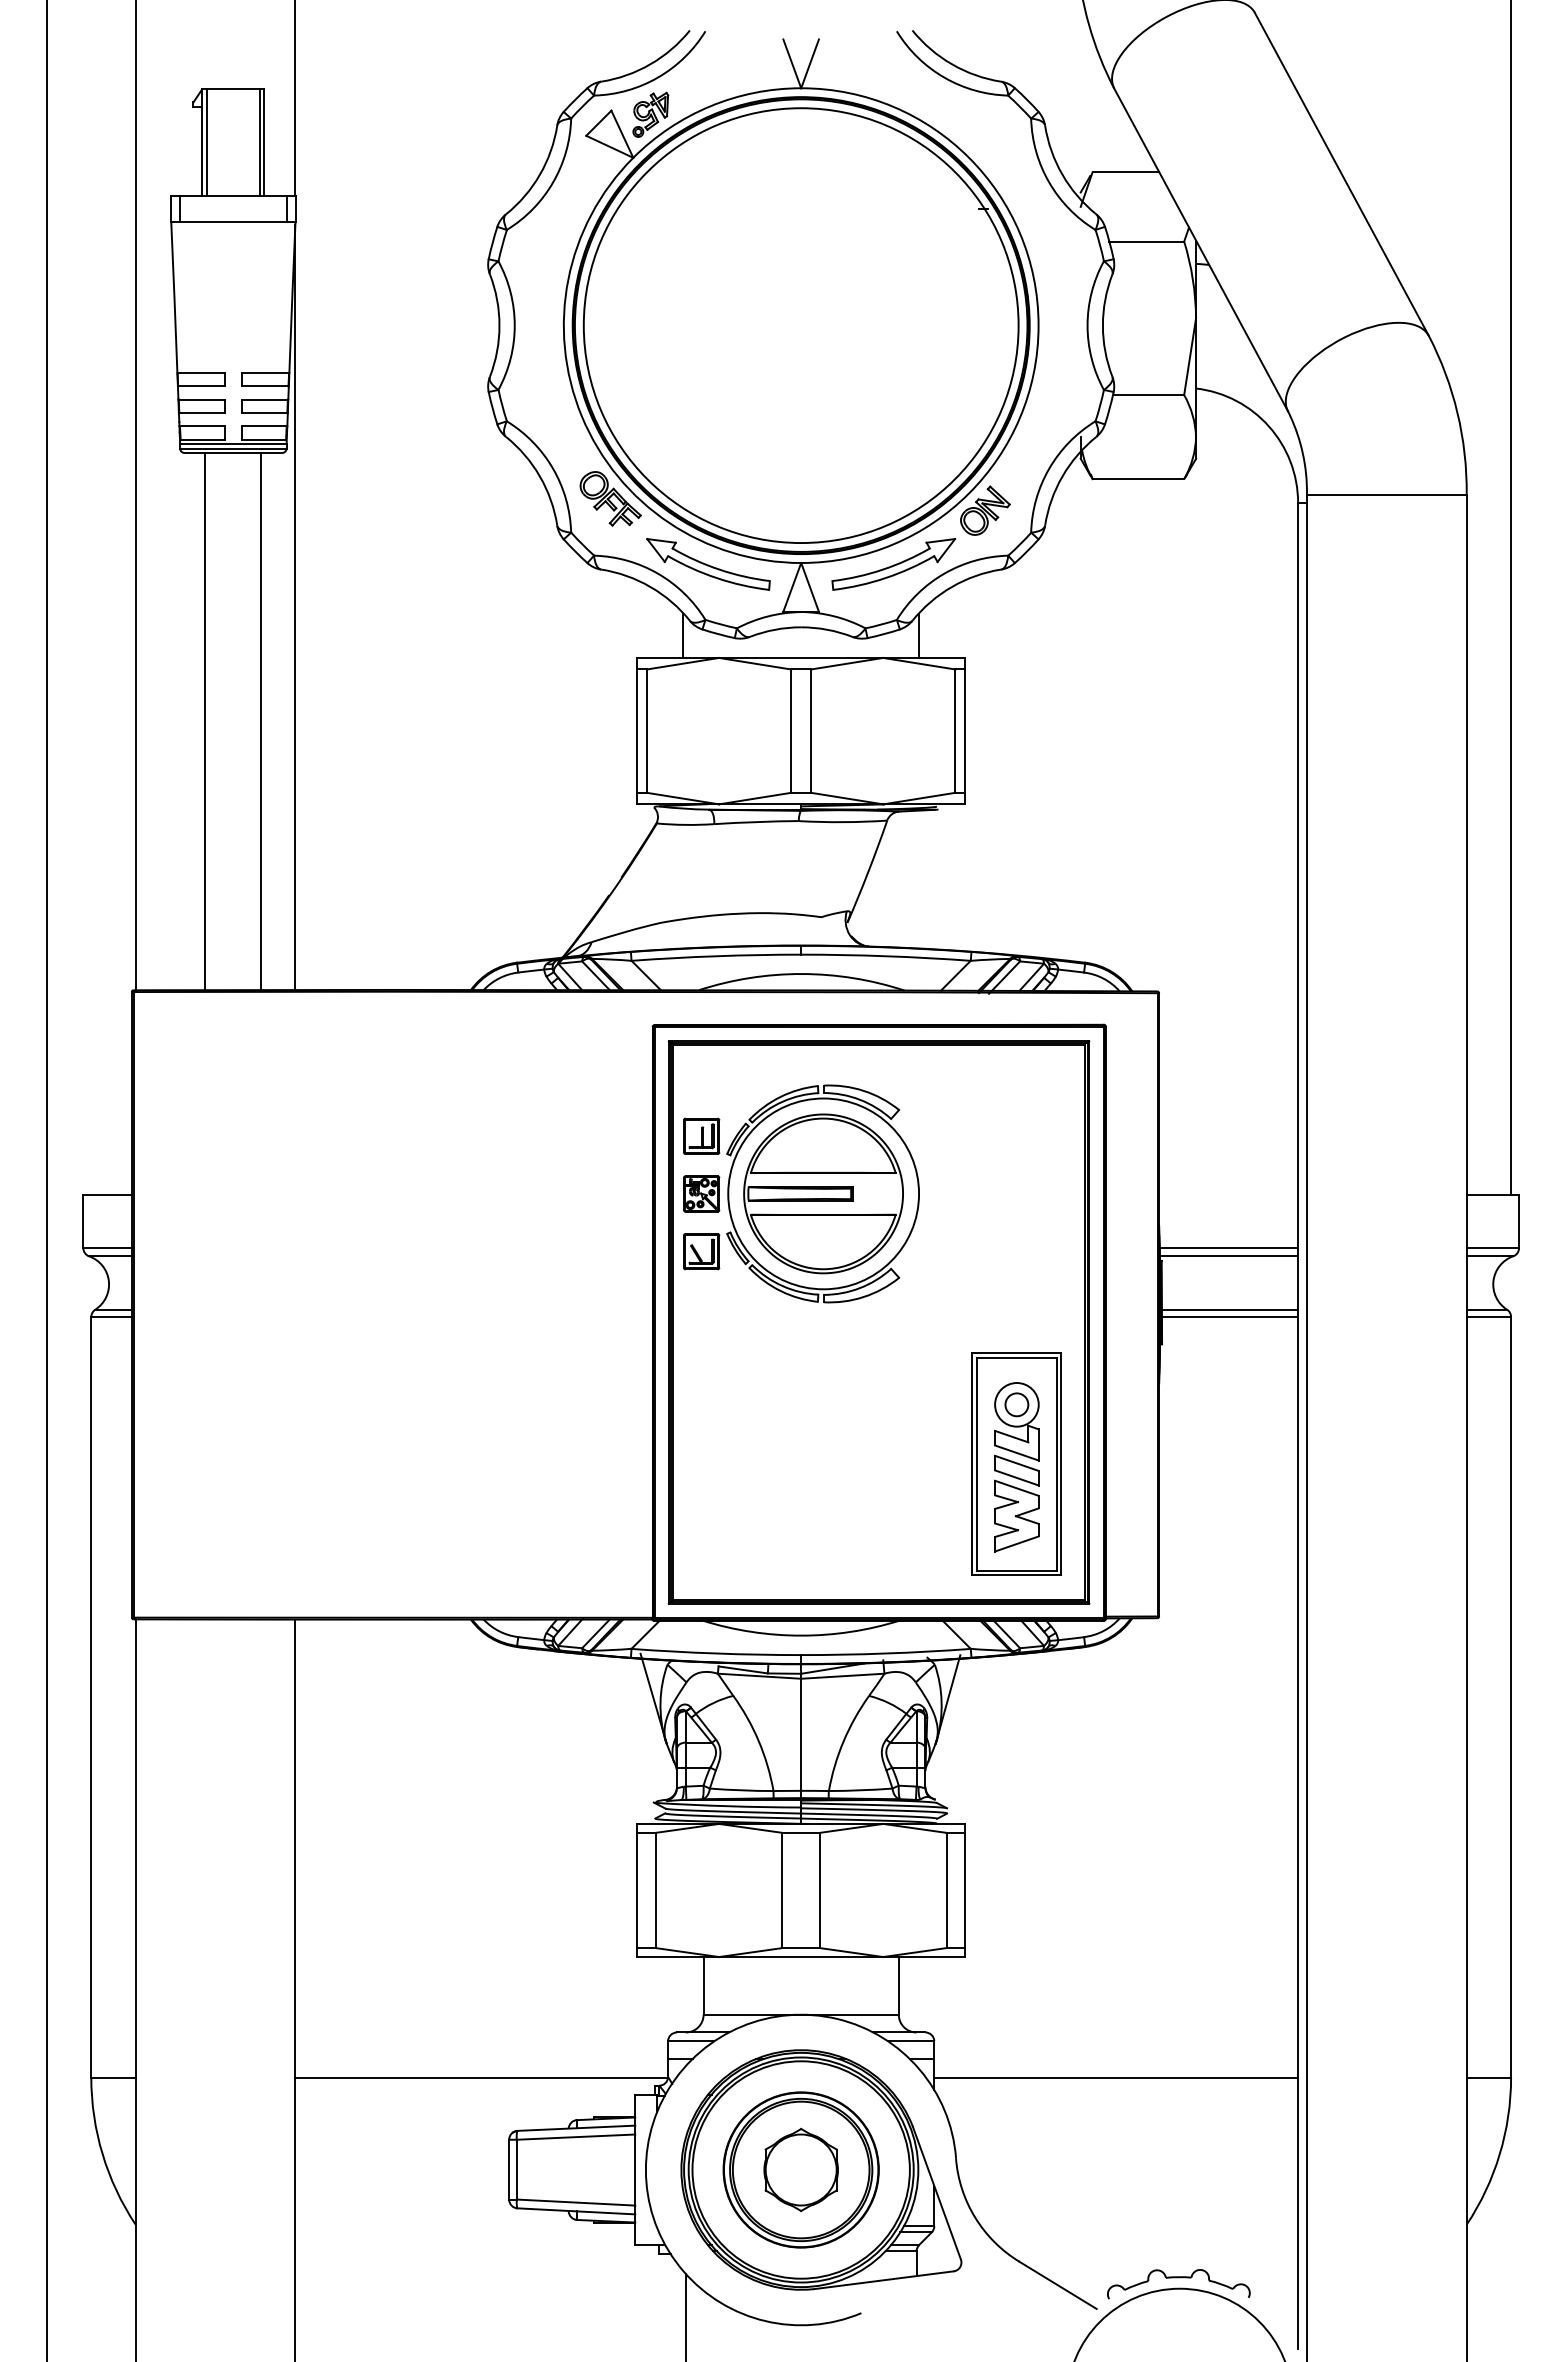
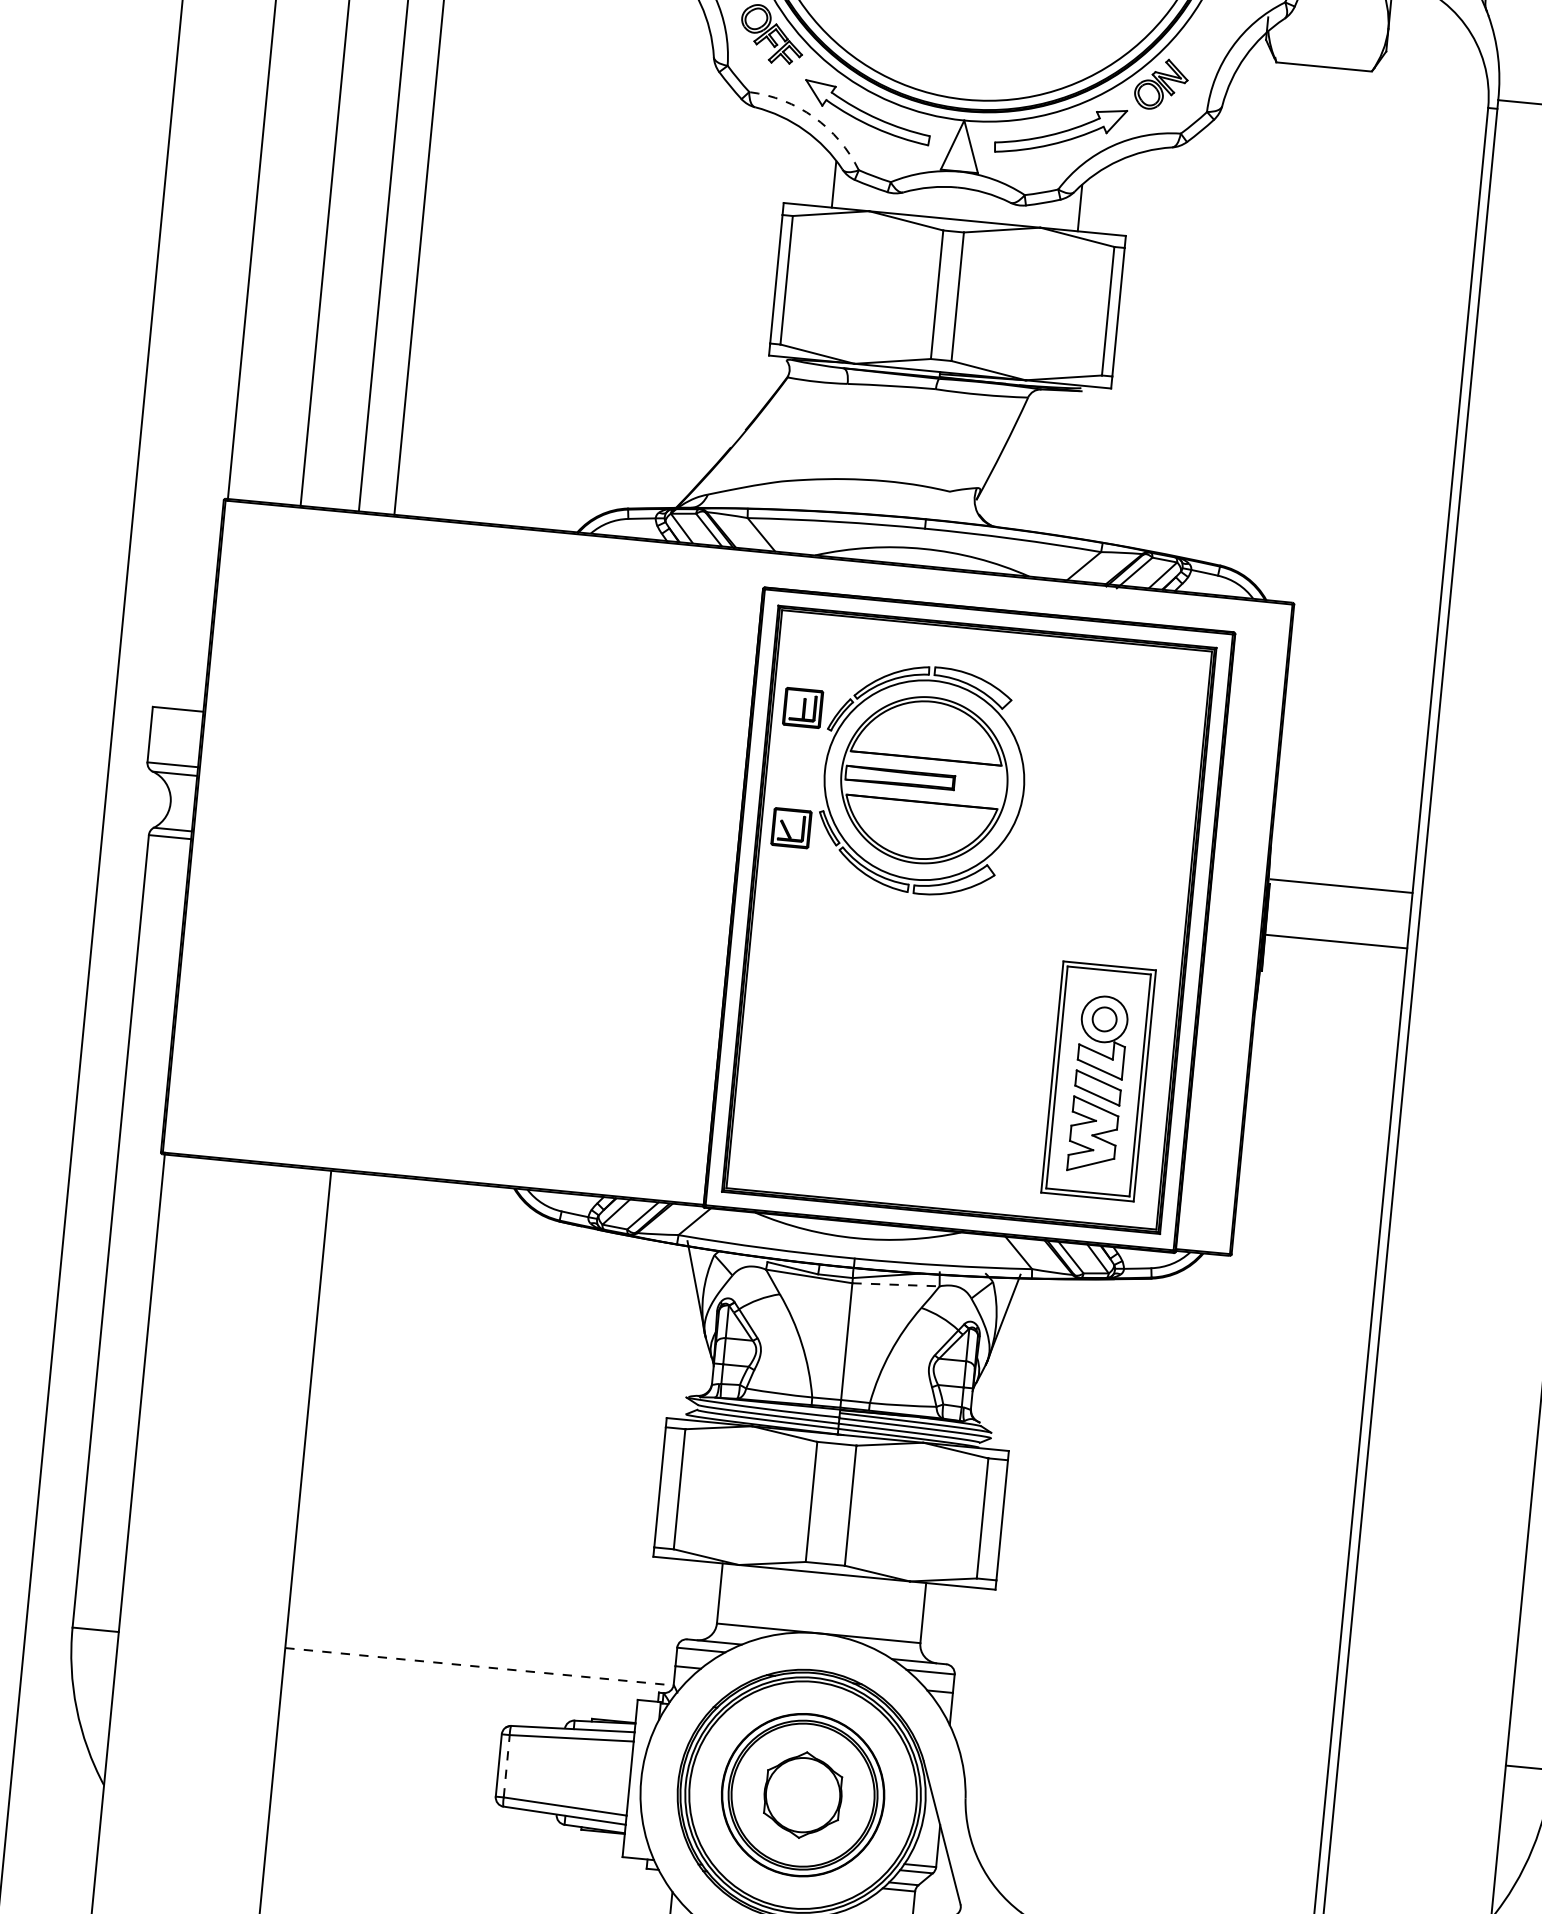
arc: (657, 573) -> (813, 117), solid -> dashed
part: (701, 1193) -> (797, 767), removed
line: (1228, 1248) -> (1340, 877), removed
line: (1229, 1317) -> (1334, 949), removed
line: (842, 1676) -> (895, 1285), solid -> dashed
line: (481, 2077) -> (479, 1666), solid -> dashed
line: (1116, 2077) -> (1140, 1730), removed
line: (516, 2169) -> (506, 1766), solid -> dashed

